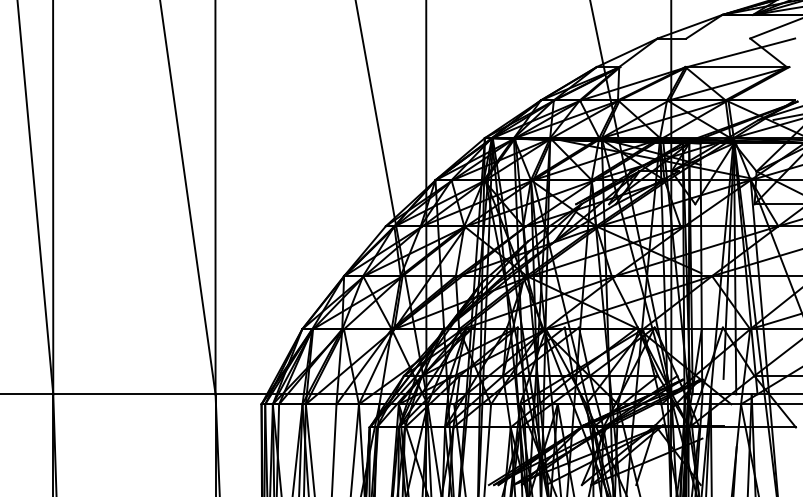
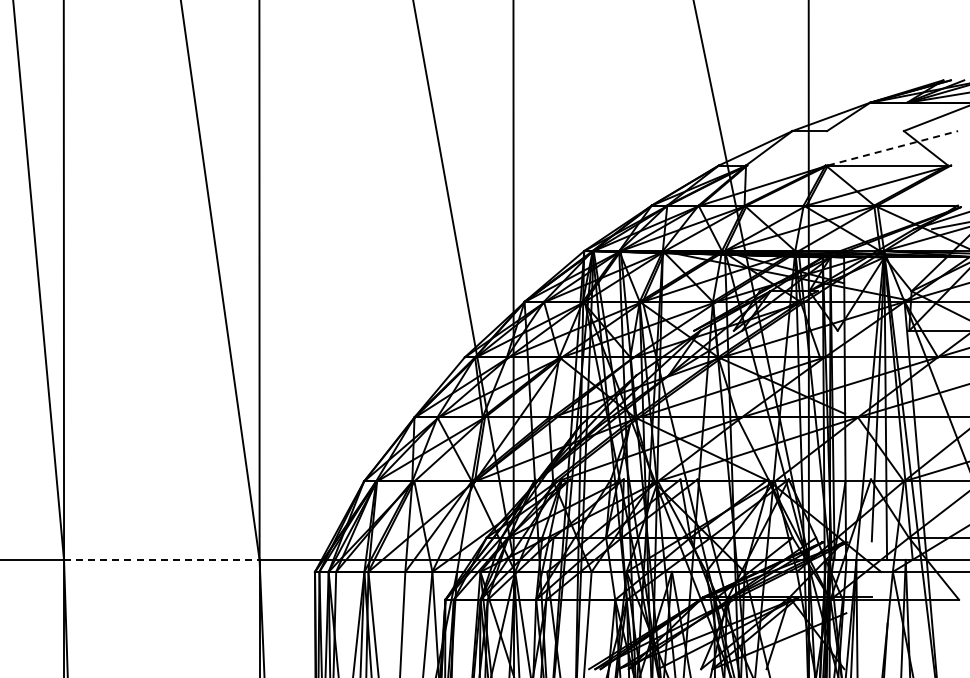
line: (741, 52) -> (893, 148), solid -> dashed
line: (134, 394) -> (161, 559), solid -> dashed

